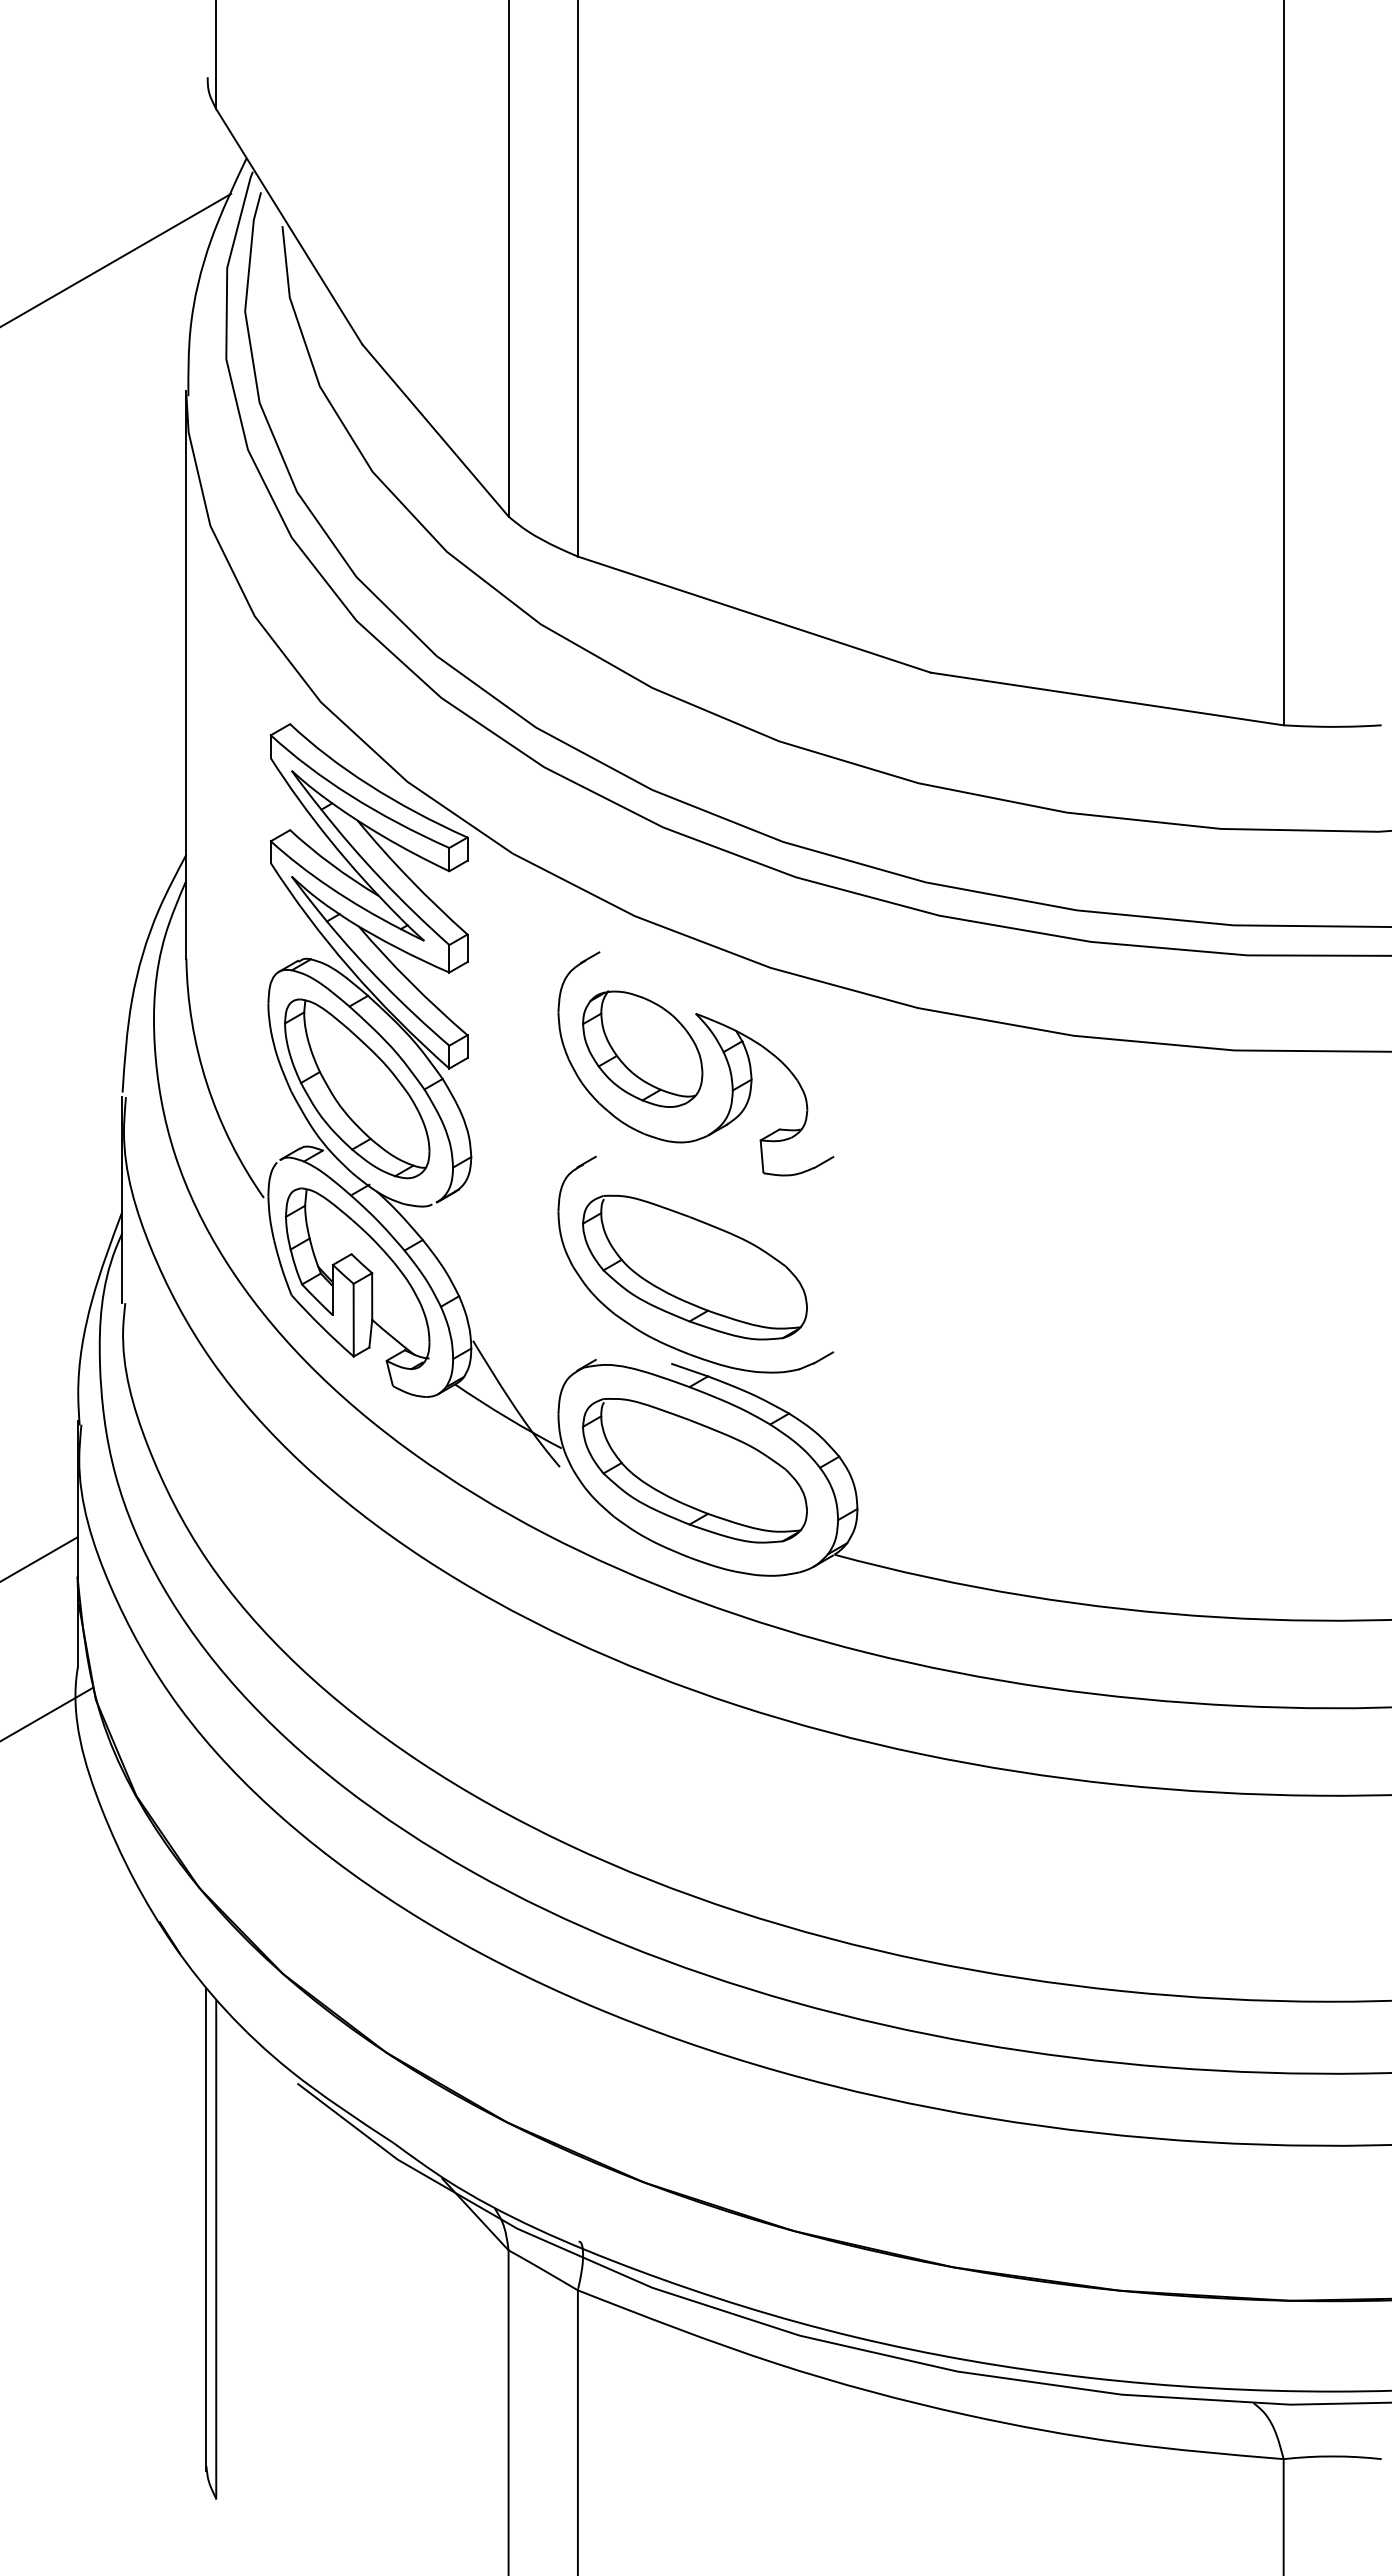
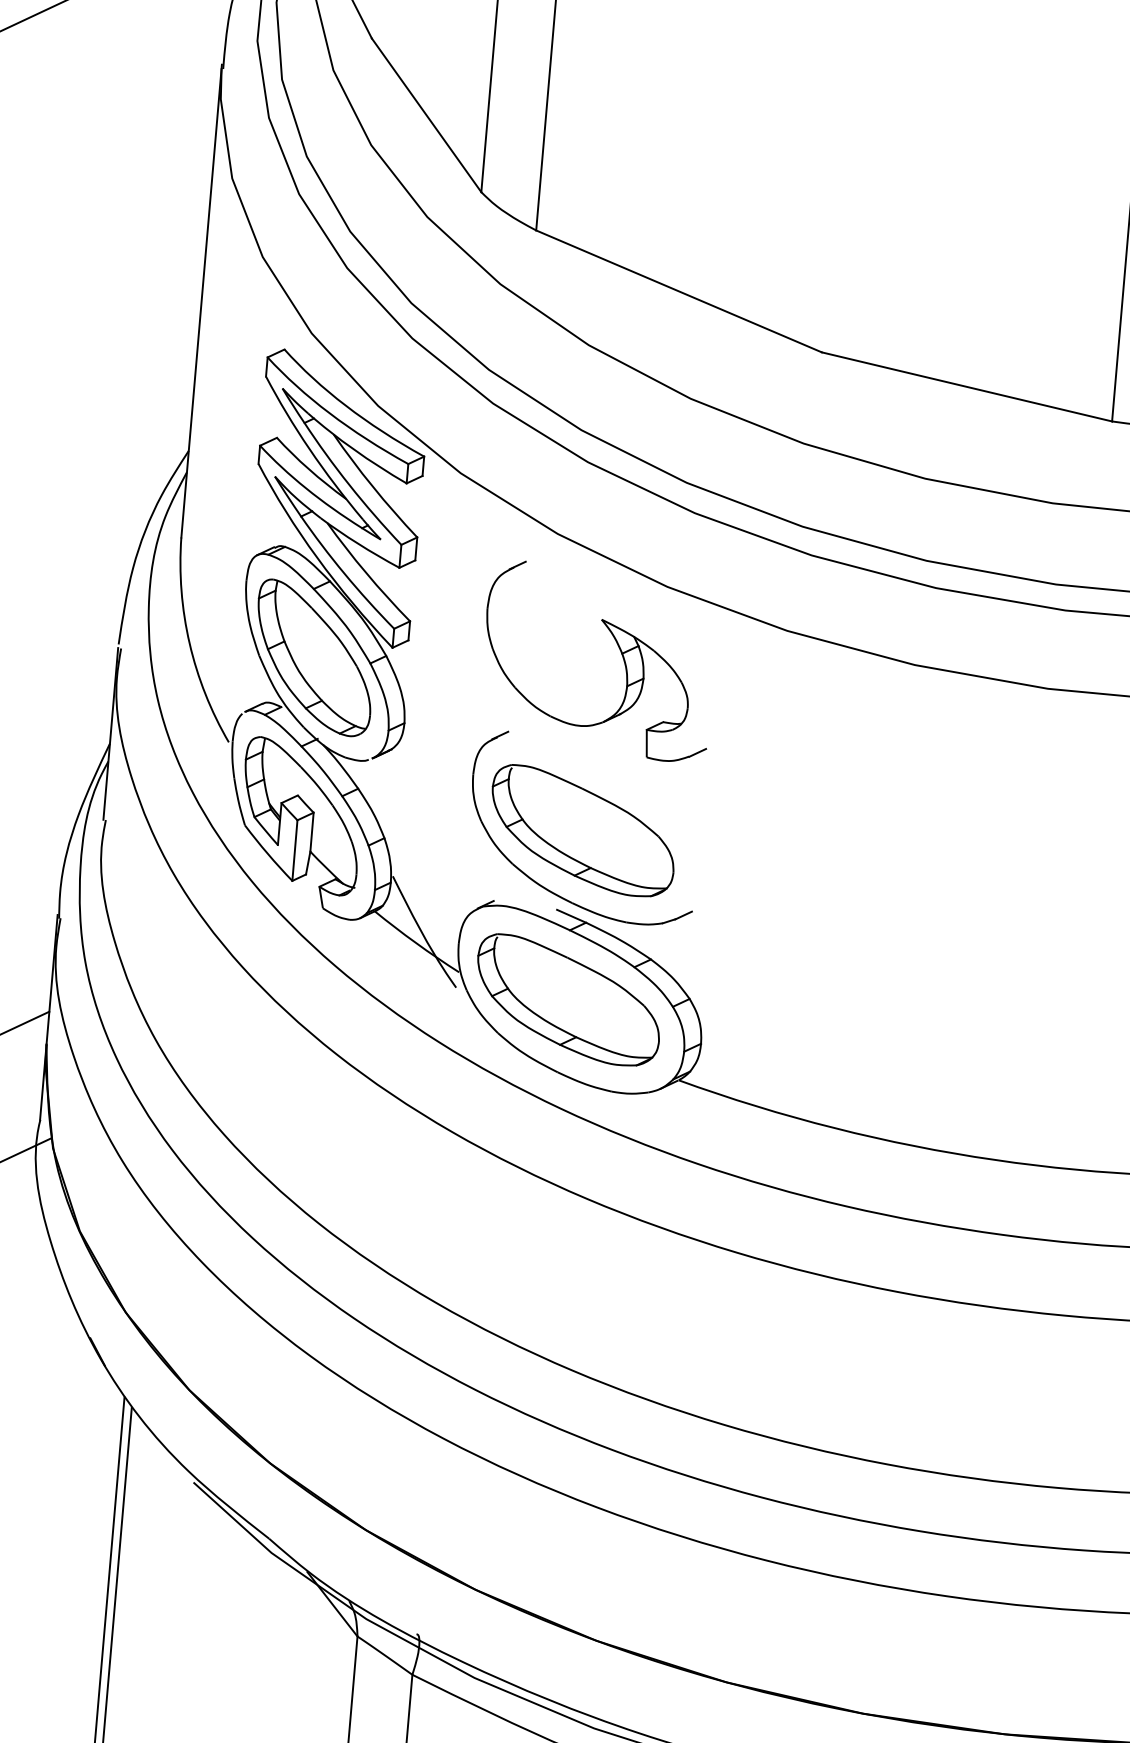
part: (642, 1048) -> (554, 644), removed

